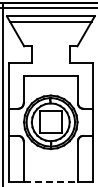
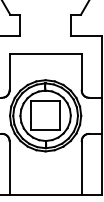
line: (51, 182) -> (46, 195), dashed -> solid

